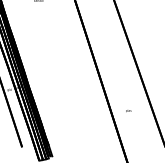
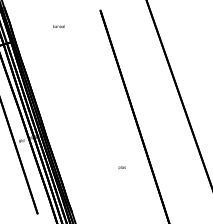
text: (128, 110) -> (121, 167), moved

